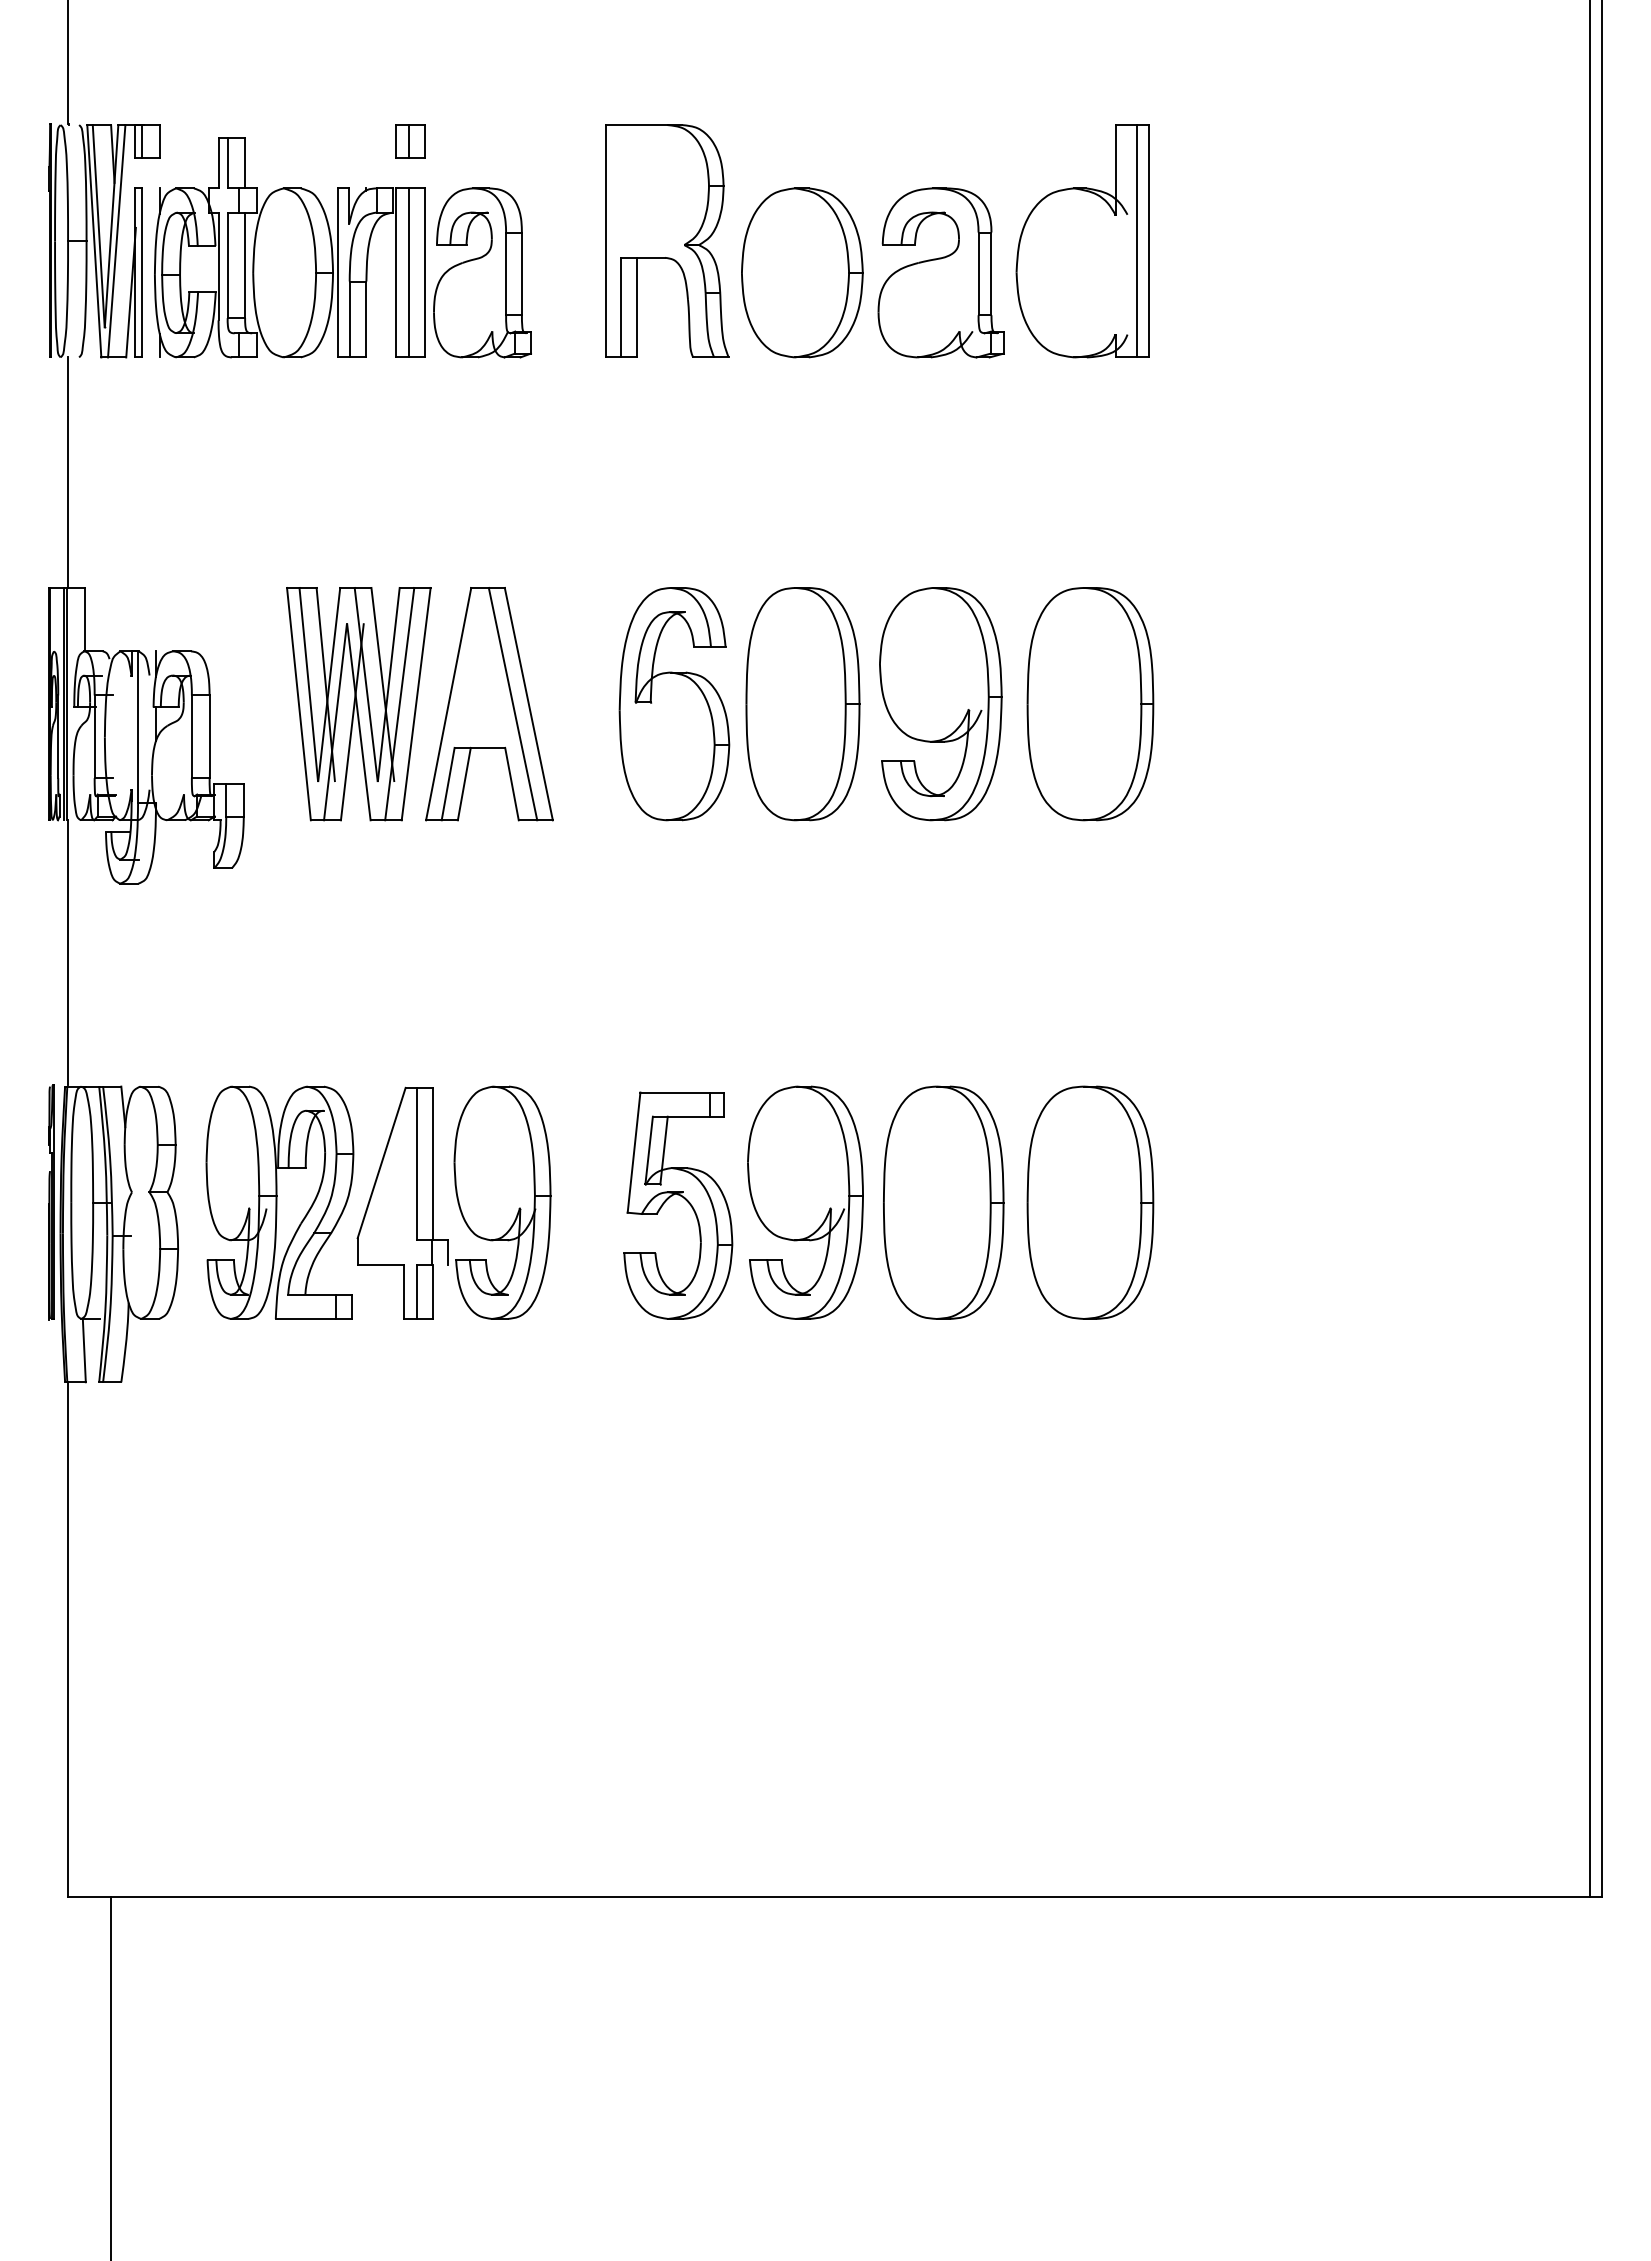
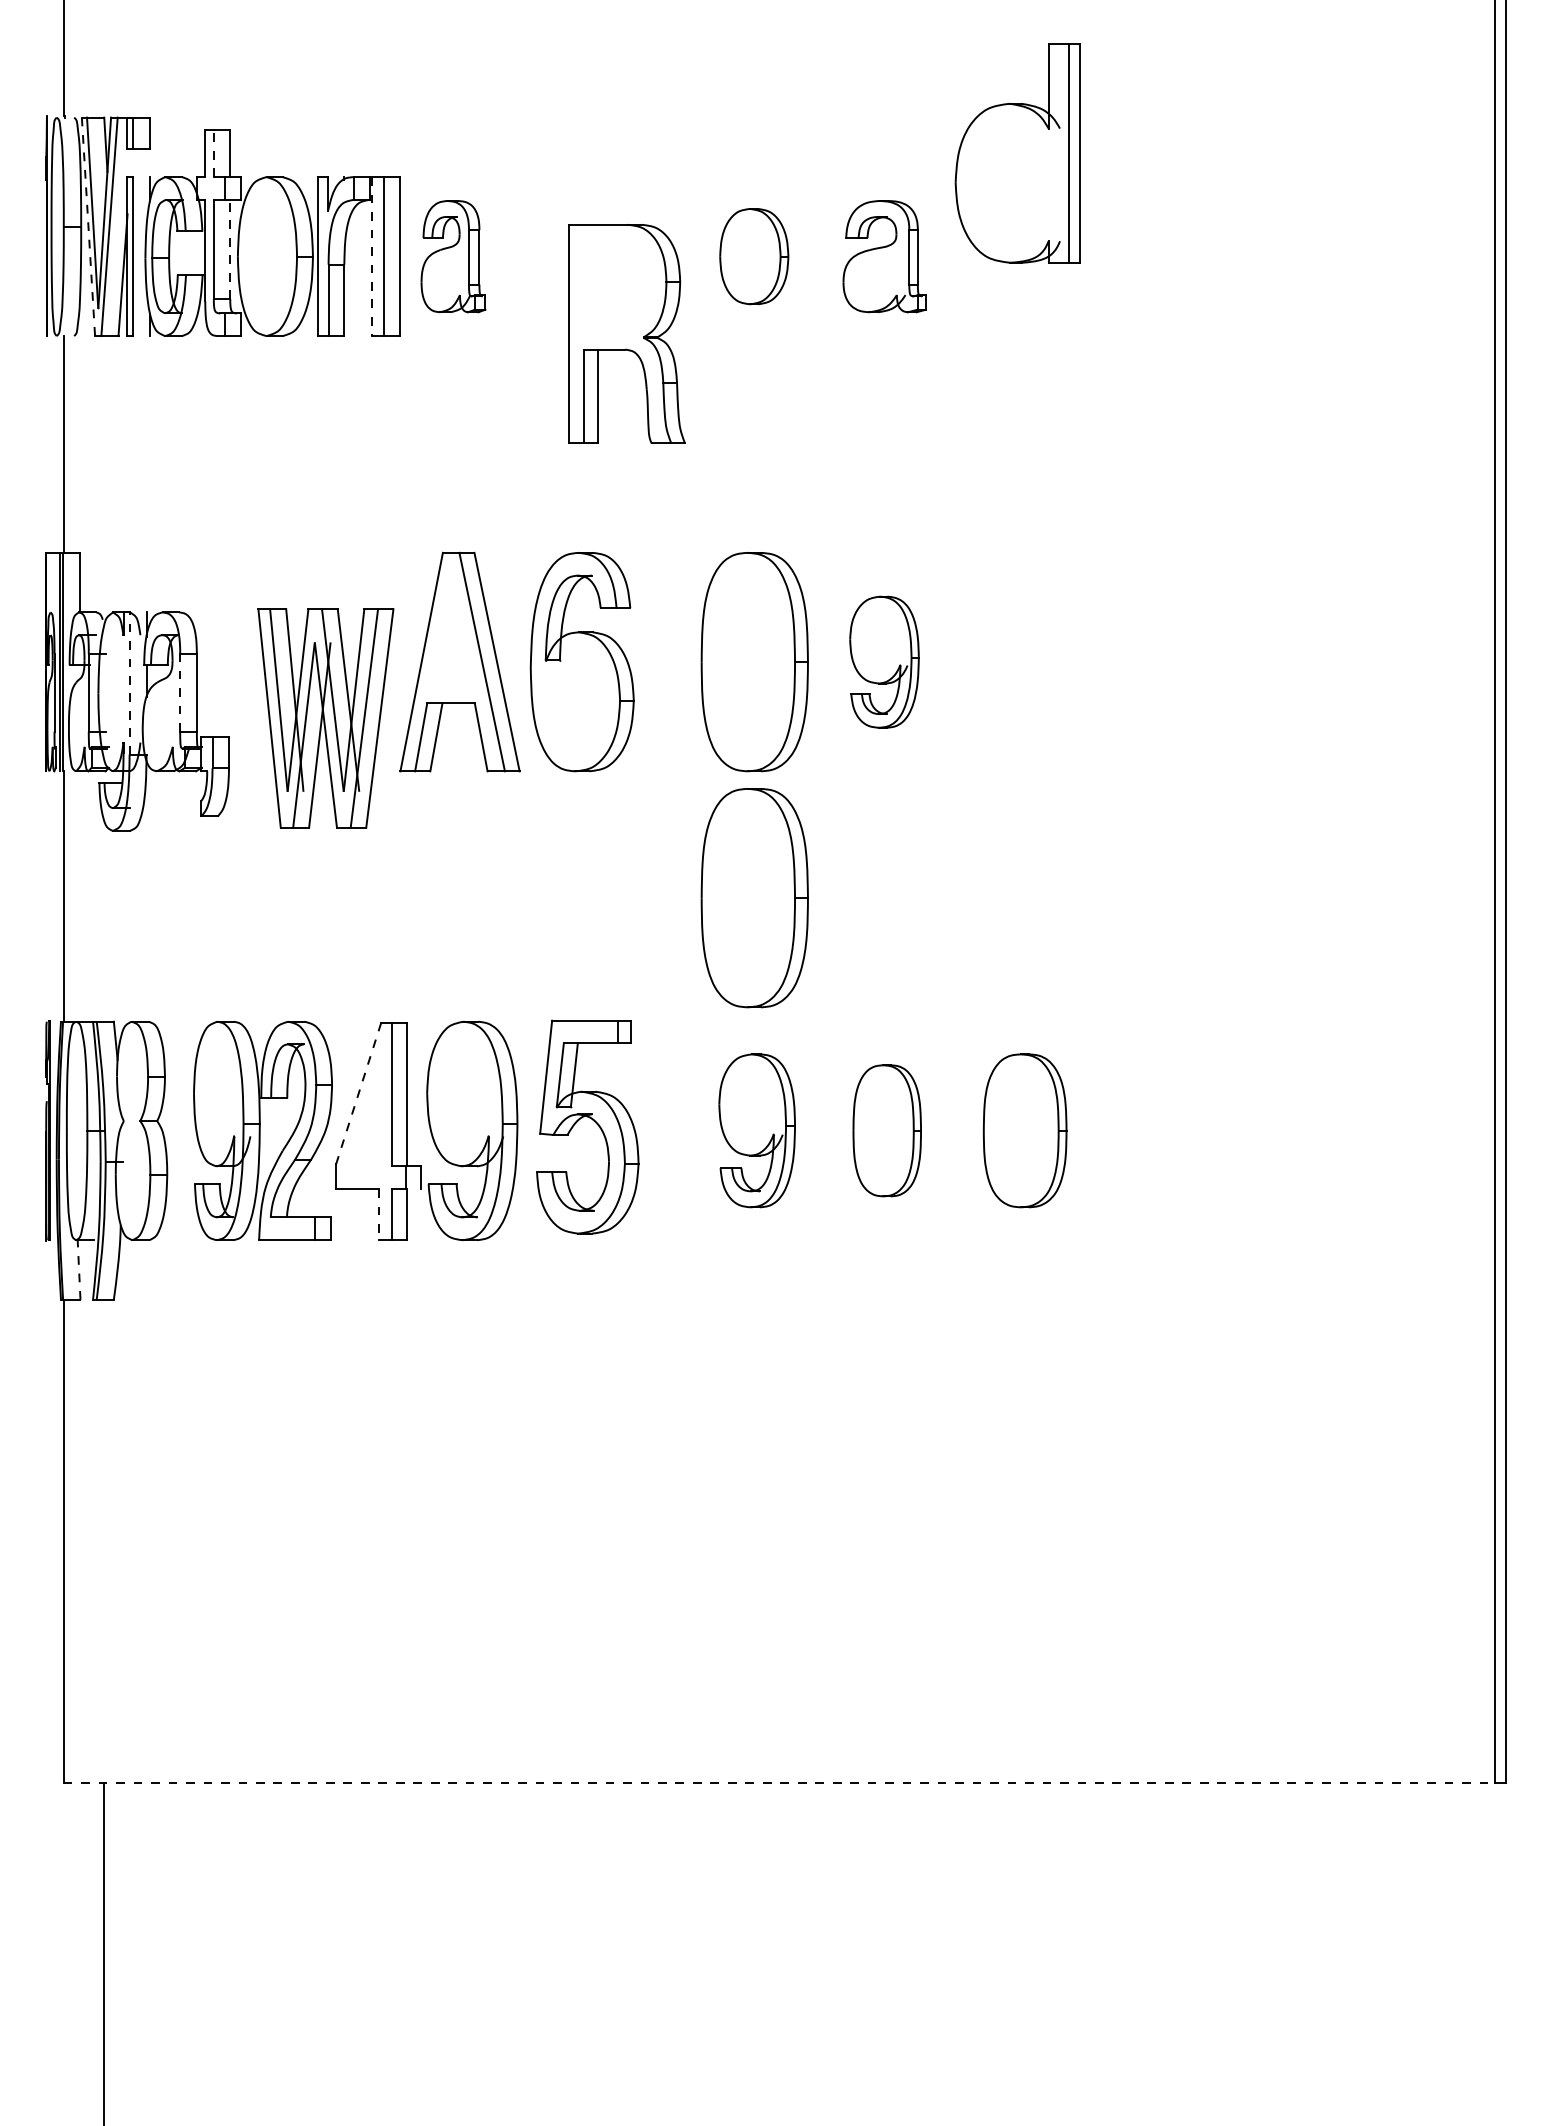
part: (410, 141) -> (385, 133), removed
line: (227, 162) -> (213, 152), solid -> dashed
part: (667, 240) -> (627, 333), moved
line: (94, 241) -> (88, 227), solid -> dashed
part: (1082, 241) -> (1017, 153), moved
line: (245, 265) -> (230, 249), solid -> dashed
line: (396, 272) -> (372, 256), solid -> dashed
part: (482, 272) -> (453, 256), size x0.7
part: (802, 272) -> (754, 256), size x0.6
part: (940, 272) -> (884, 256), size x0.7
part: (358, 704) -> (325, 718), moved
part: (674, 704) -> (582, 662), moved
part: (940, 704) -> (884, 662), size x0.6
part: (1090, 704) -> (1025, 662), removed
line: (138, 726) -> (130, 683), solid -> dashed
line: (191, 736) -> (179, 692), solid -> dashed
part: (802, 955) -> (754, 898), added
line: (381, 1163) -> (358, 1094), solid -> dashed
part: (684, 1199) -> (593, 1121), moved
part: (805, 1202) -> (757, 1130), size x0.7
part: (943, 1202) -> (886, 1130), size x0.6
part: (1090, 1202) -> (1025, 1130), size x0.7
line: (403, 1292) -> (379, 1215), solid -> dashed
line: (84, 1350) -> (79, 1269), solid -> dashed
line: (828, 1896) -> (778, 1783), solid -> dashed

